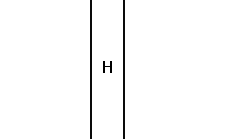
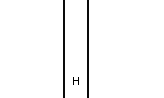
text: (107, 66) -> (75, 80), moved

